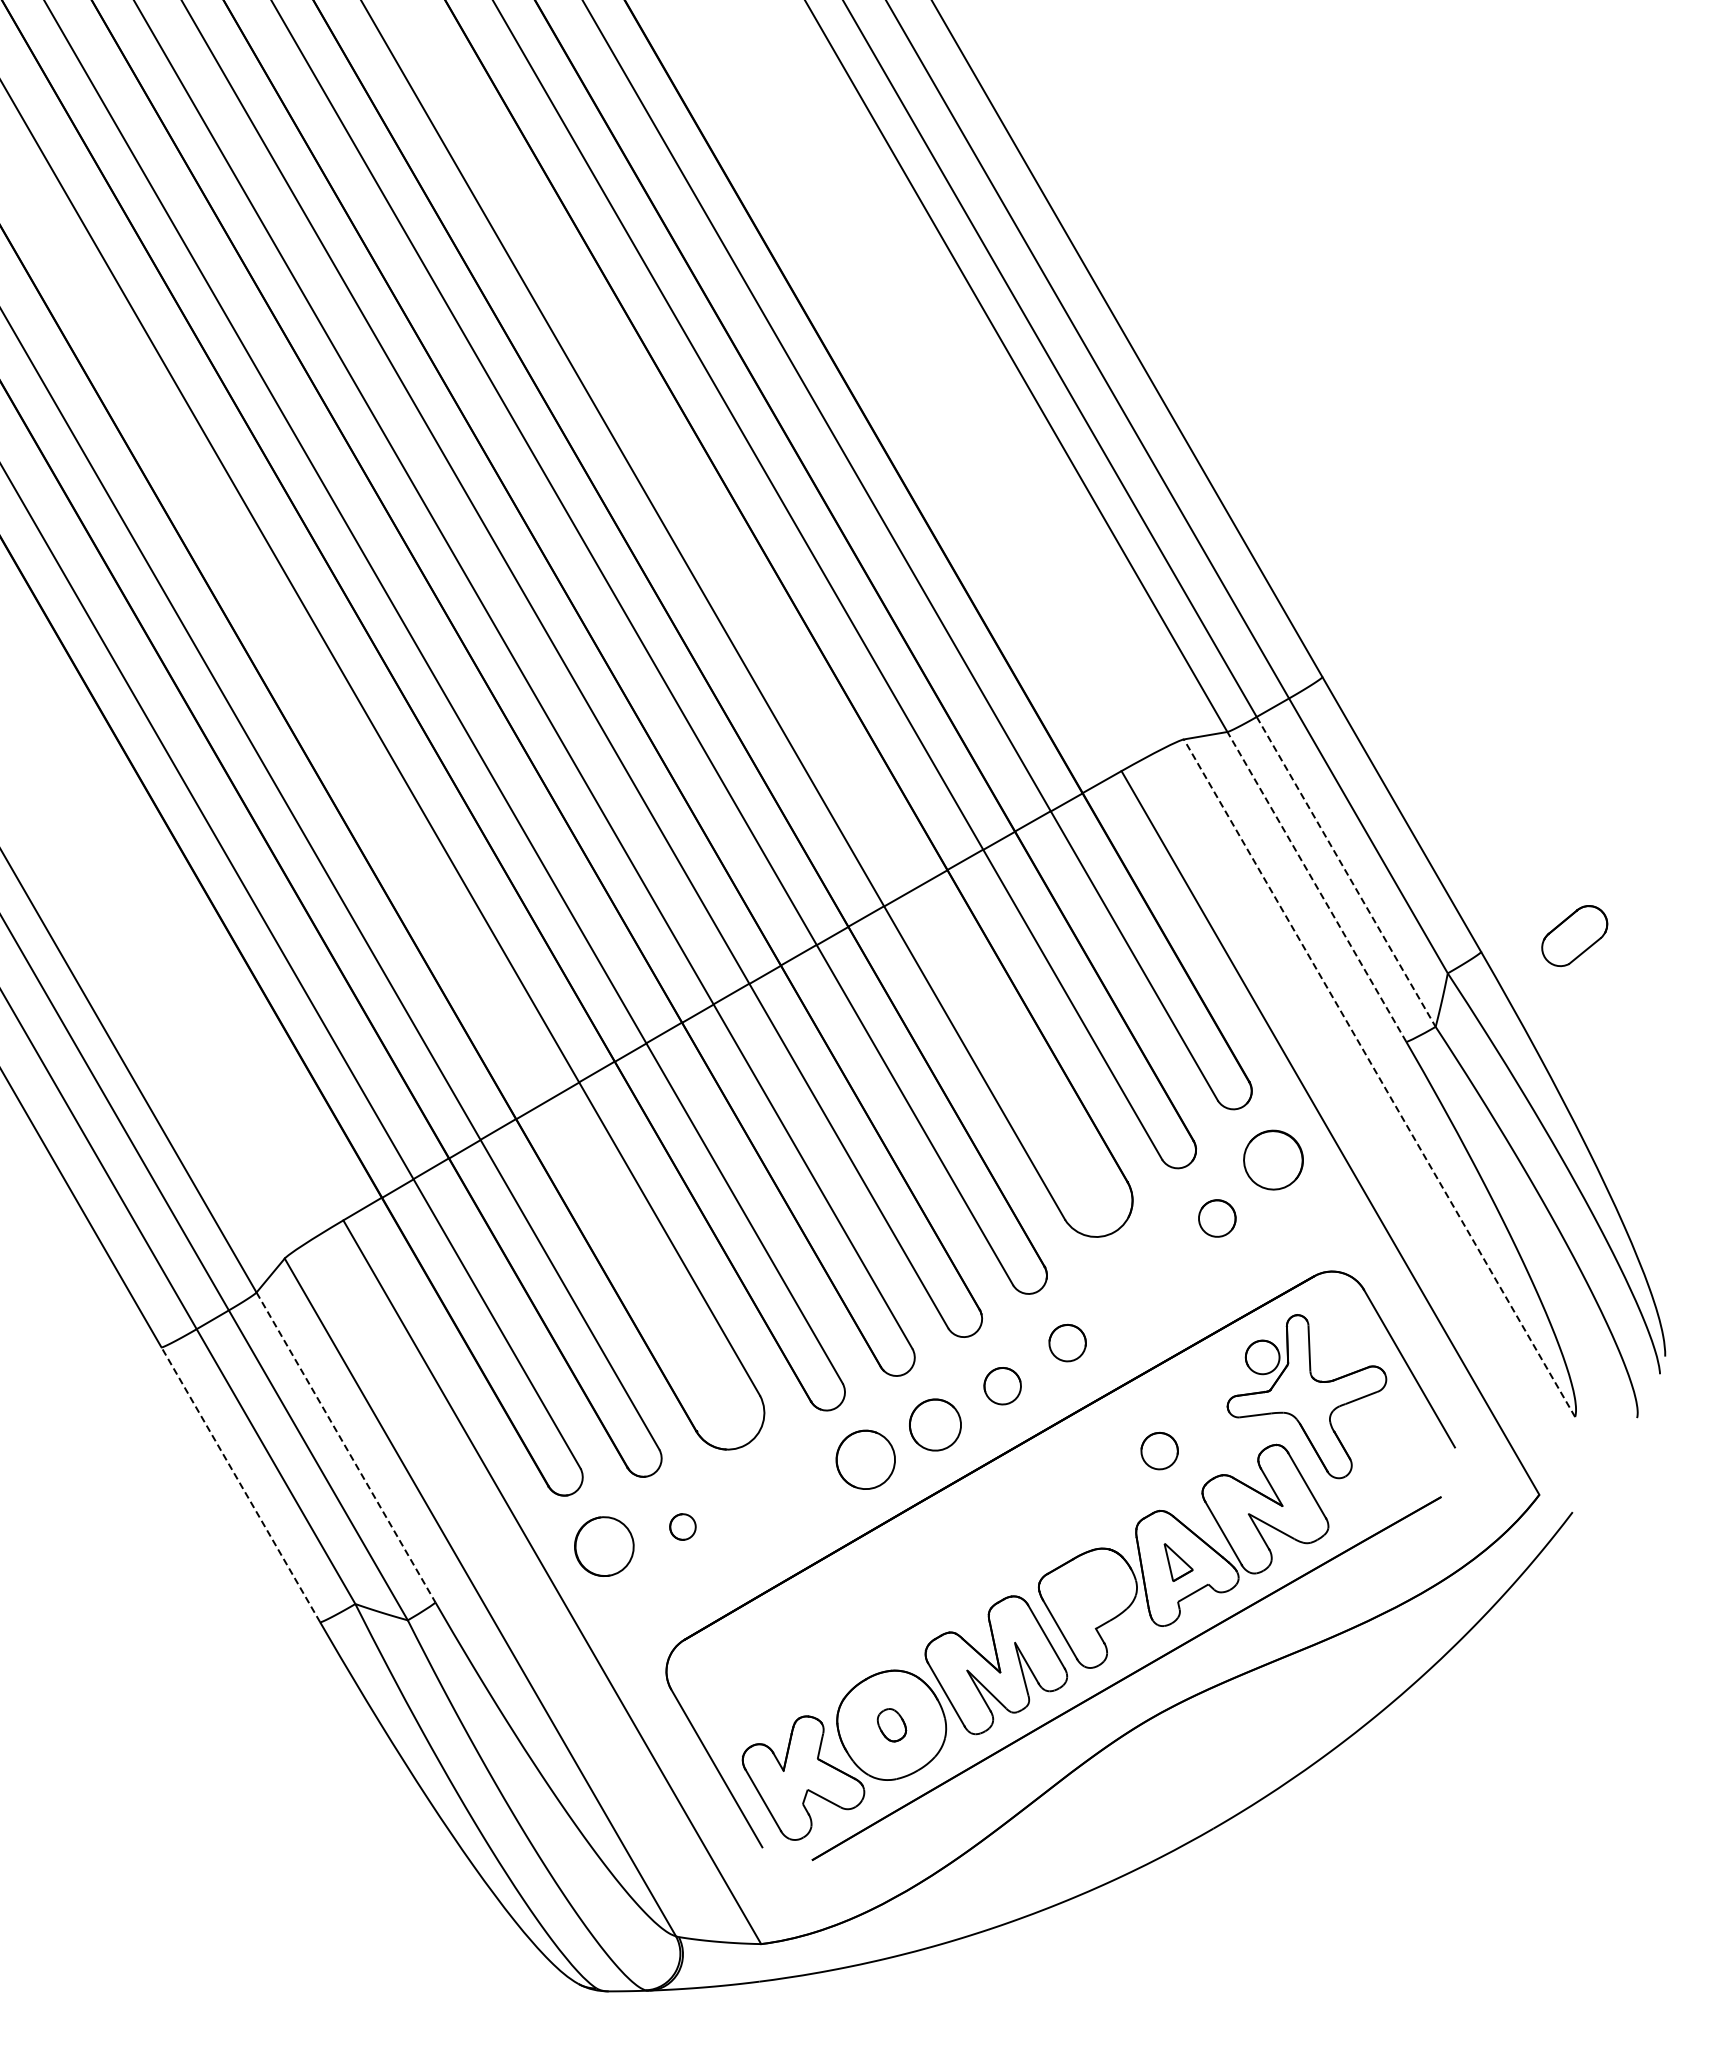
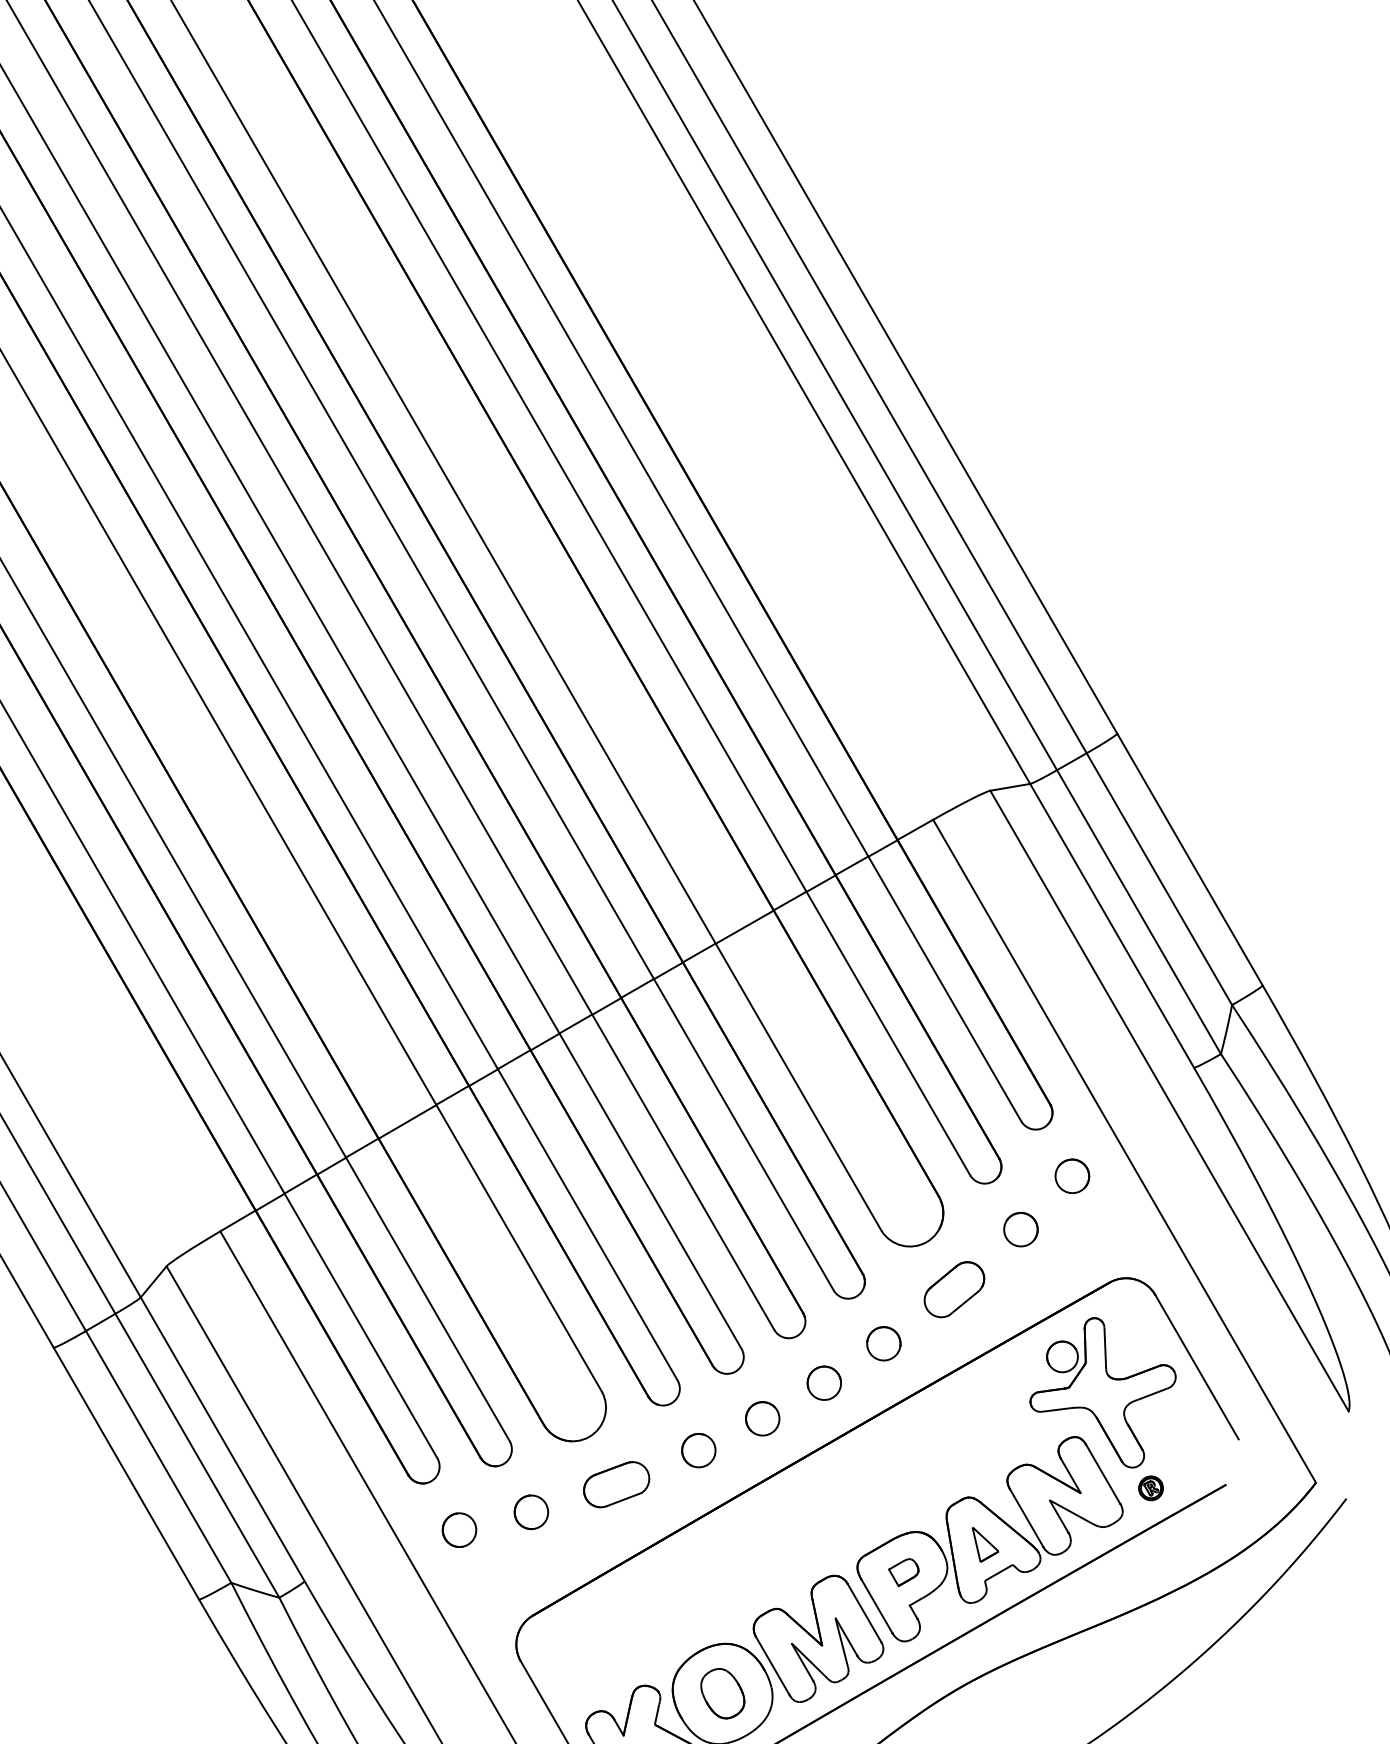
line: (1346, 871) -> (1139, 911), dashed -> solid
line: (1316, 886) -> (1111, 925), dashed -> solid
part: (1574, 935) -> (954, 1289), moved
line: (1379, 1077) -> (1169, 1100), dashed -> solid
part: (1273, 1160) -> (1072, 1176), size x0.62
part: (935, 1424) -> (762, 1418), size x0.71
line: (346, 1447) -> (223, 1439), dashed -> solid
part: (1159, 1450) -> (967, 1442), removed
part: (865, 1459) -> (698, 1450), size x0.62
line: (240, 1484) -> (126, 1473), dashed -> solid
part: (775, 1496) -> (616, 1484), added
part: (1359, 1500) -> (1151, 1487), added
part: (682, 1526) -> (530, 1511), size x1.43
part: (604, 1546) -> (459, 1530), size x0.62
part: (1089, 1592) -> (903, 1572), added
part: (891, 1725) -> (722, 1694), size x1.67

